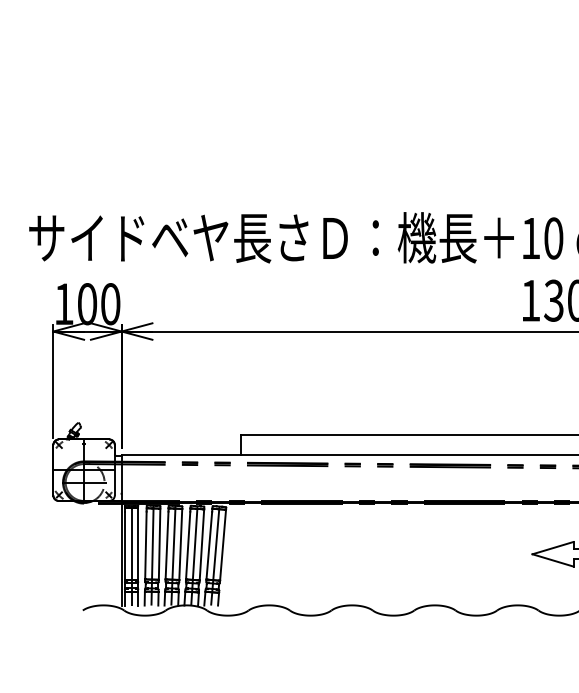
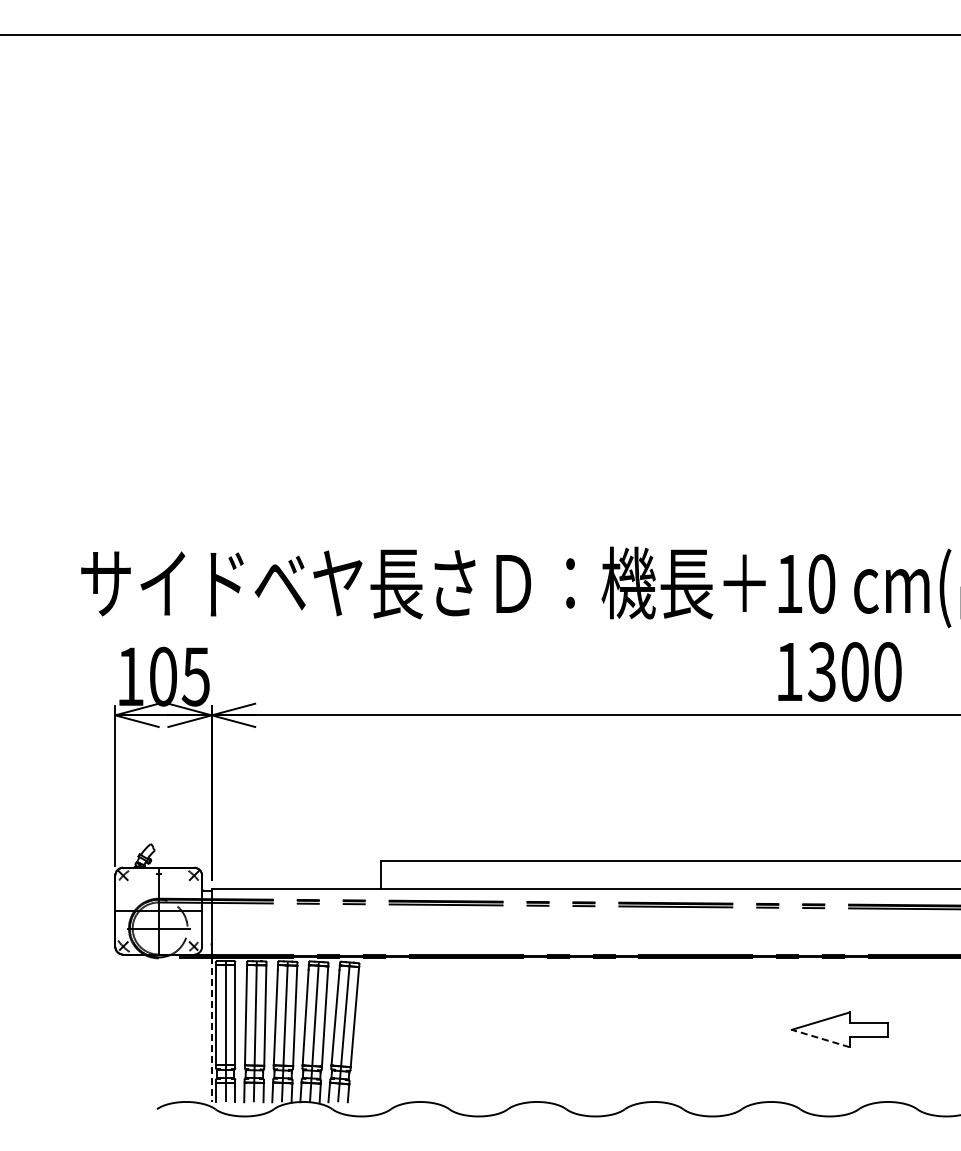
text: (110, 304) -> (195, 676), 100 -> 105
line: (121, 554) -> (211, 1030), solid -> dashed
line: (552, 560) -> (820, 1038), solid -> dashed

